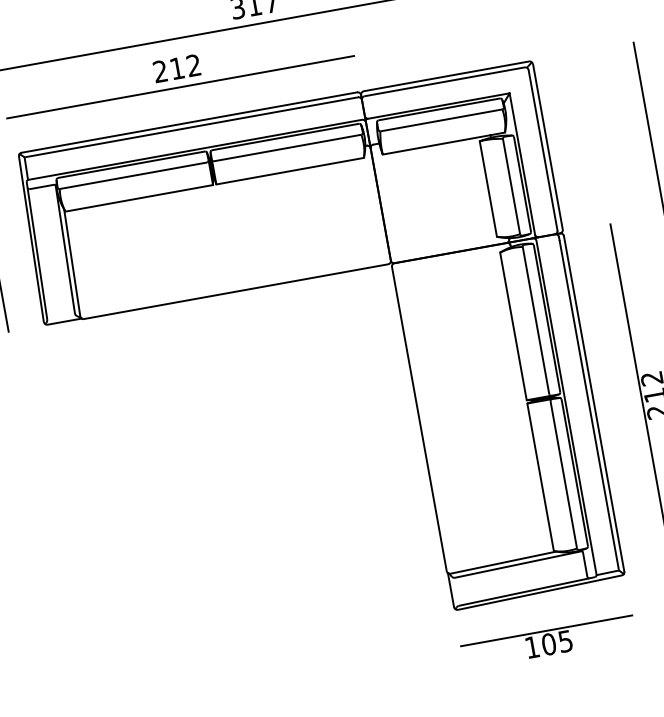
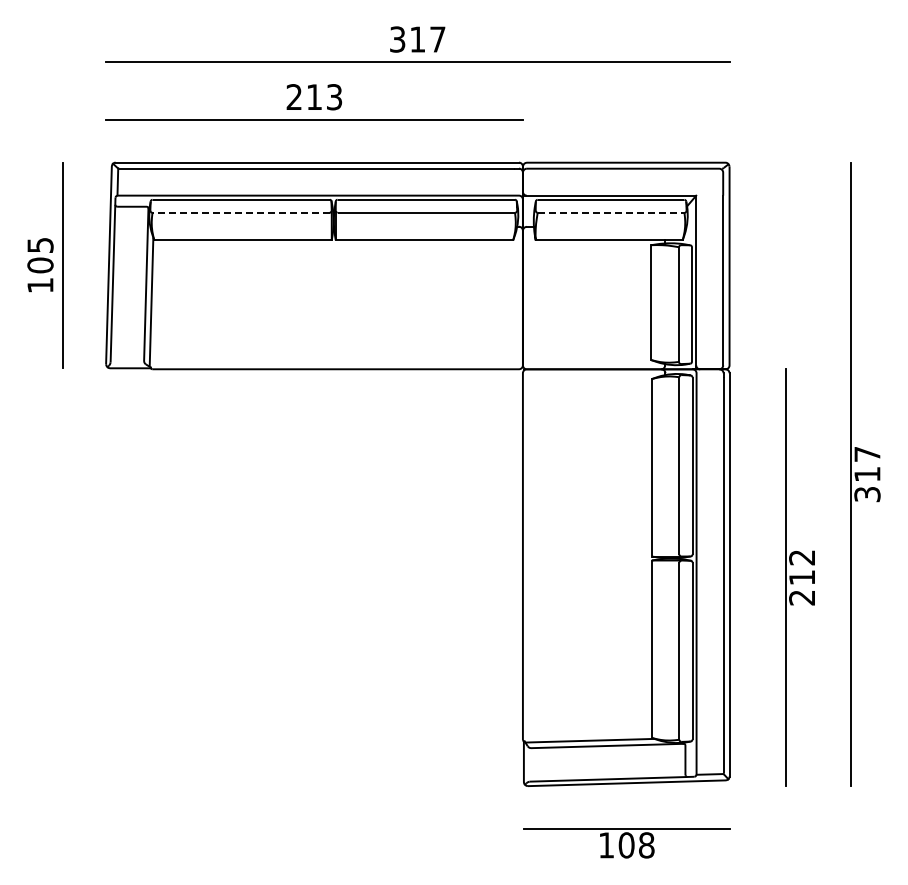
text: (193, 65) -> (334, 97), 212 -> 213
line: (441, 120) -> (611, 212), solid -> dashed
line: (133, 175) -> (241, 212), solid -> dashed
text: (565, 641) -> (646, 845), 105 -> 108

